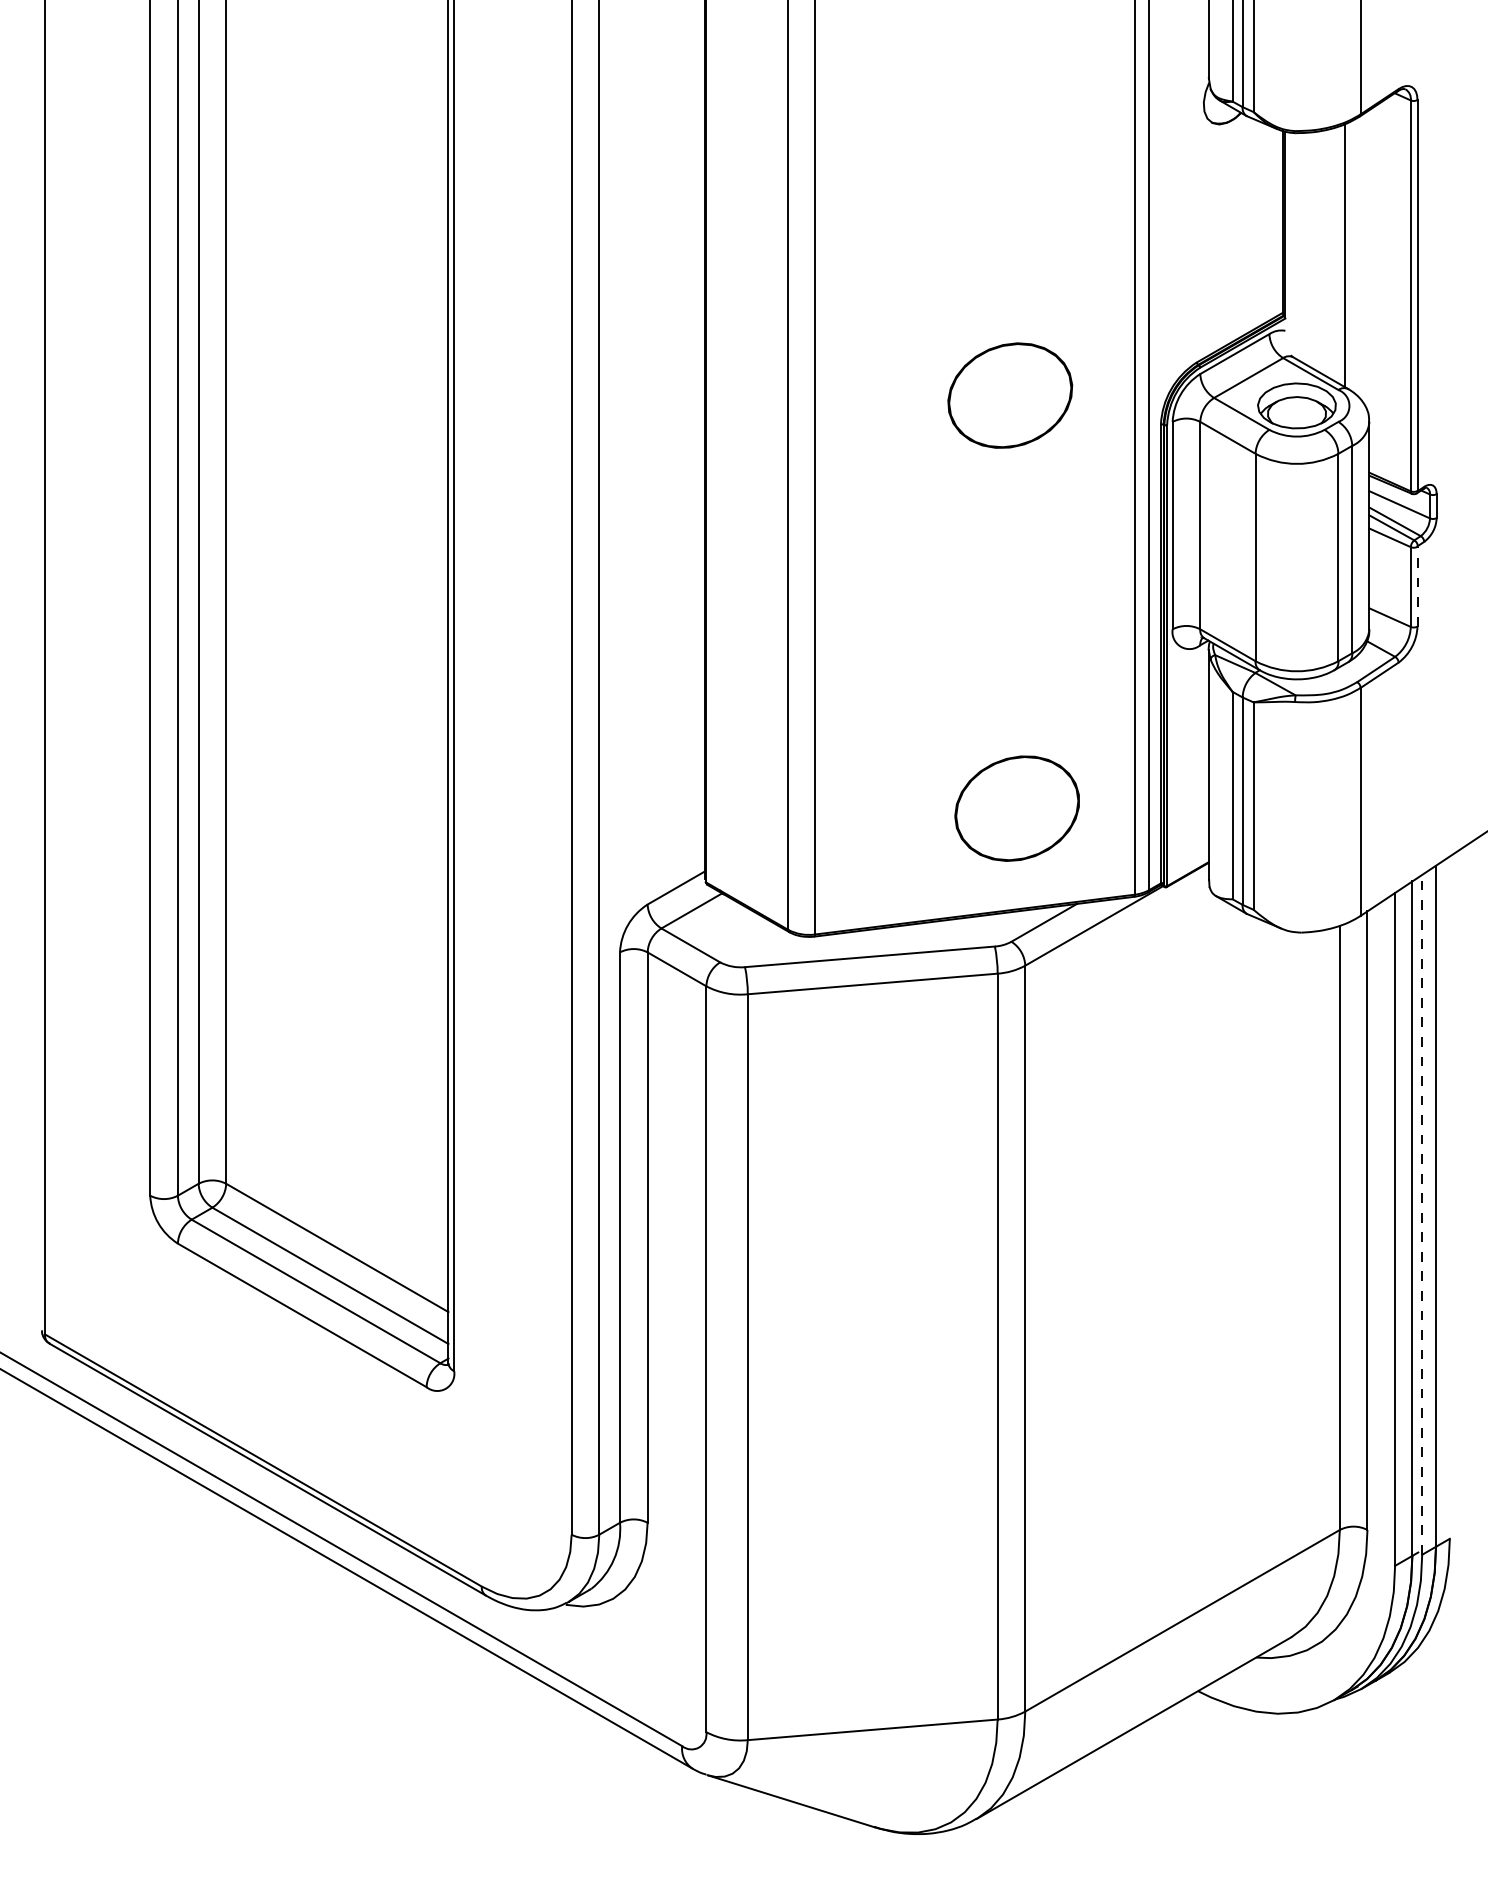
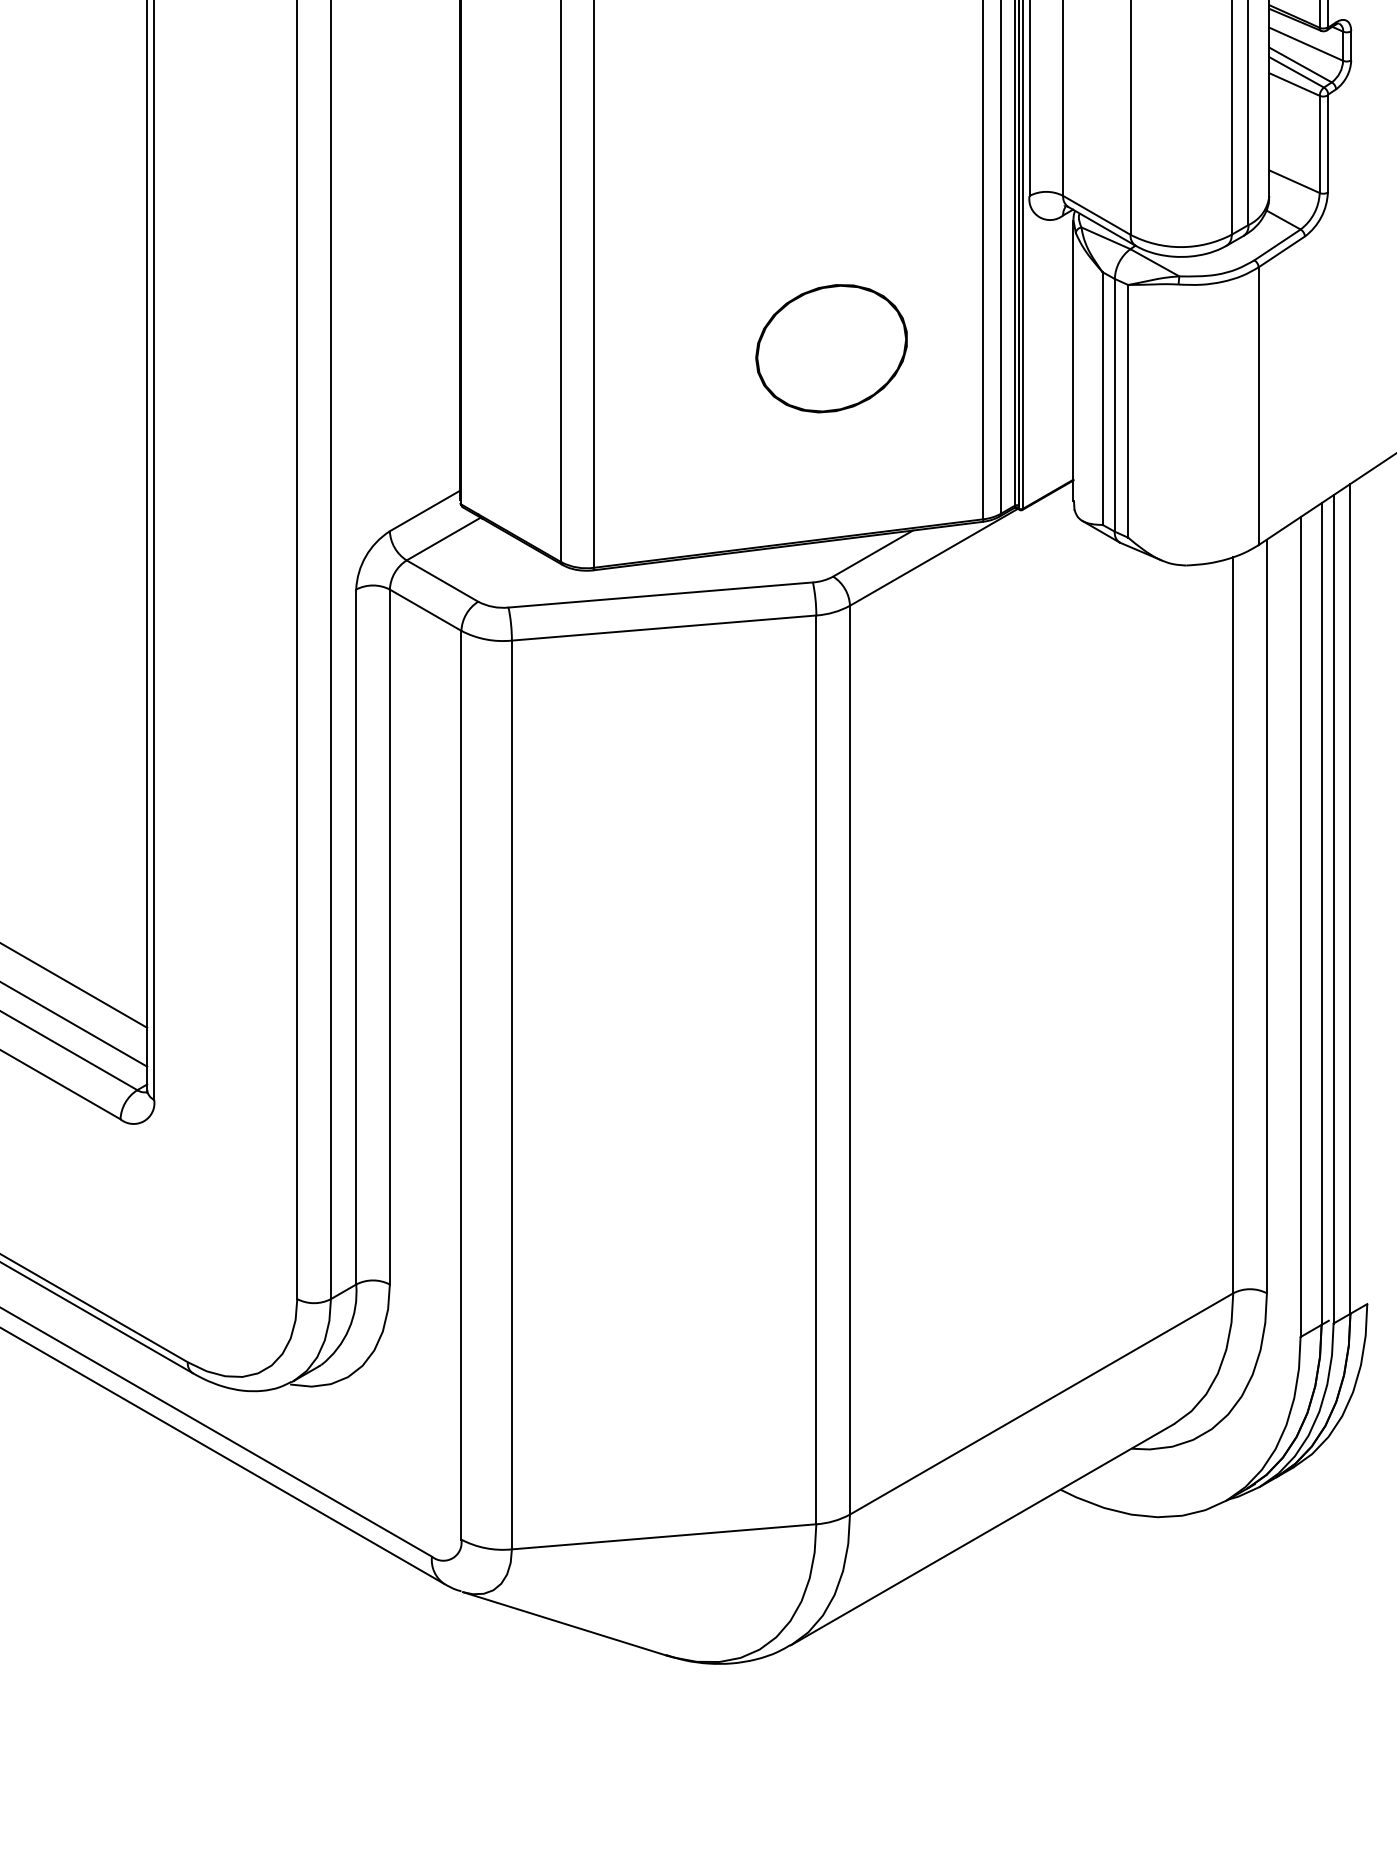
line: (1417, 586) -> (1327, 143), dashed -> solid
part: (1016, 808) -> (830, 348), moved
line: (1422, 1214) -> (1333, 908), dashed -> solid

